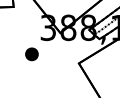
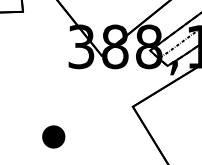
part: (31, 54) -> (53, 137), moved

